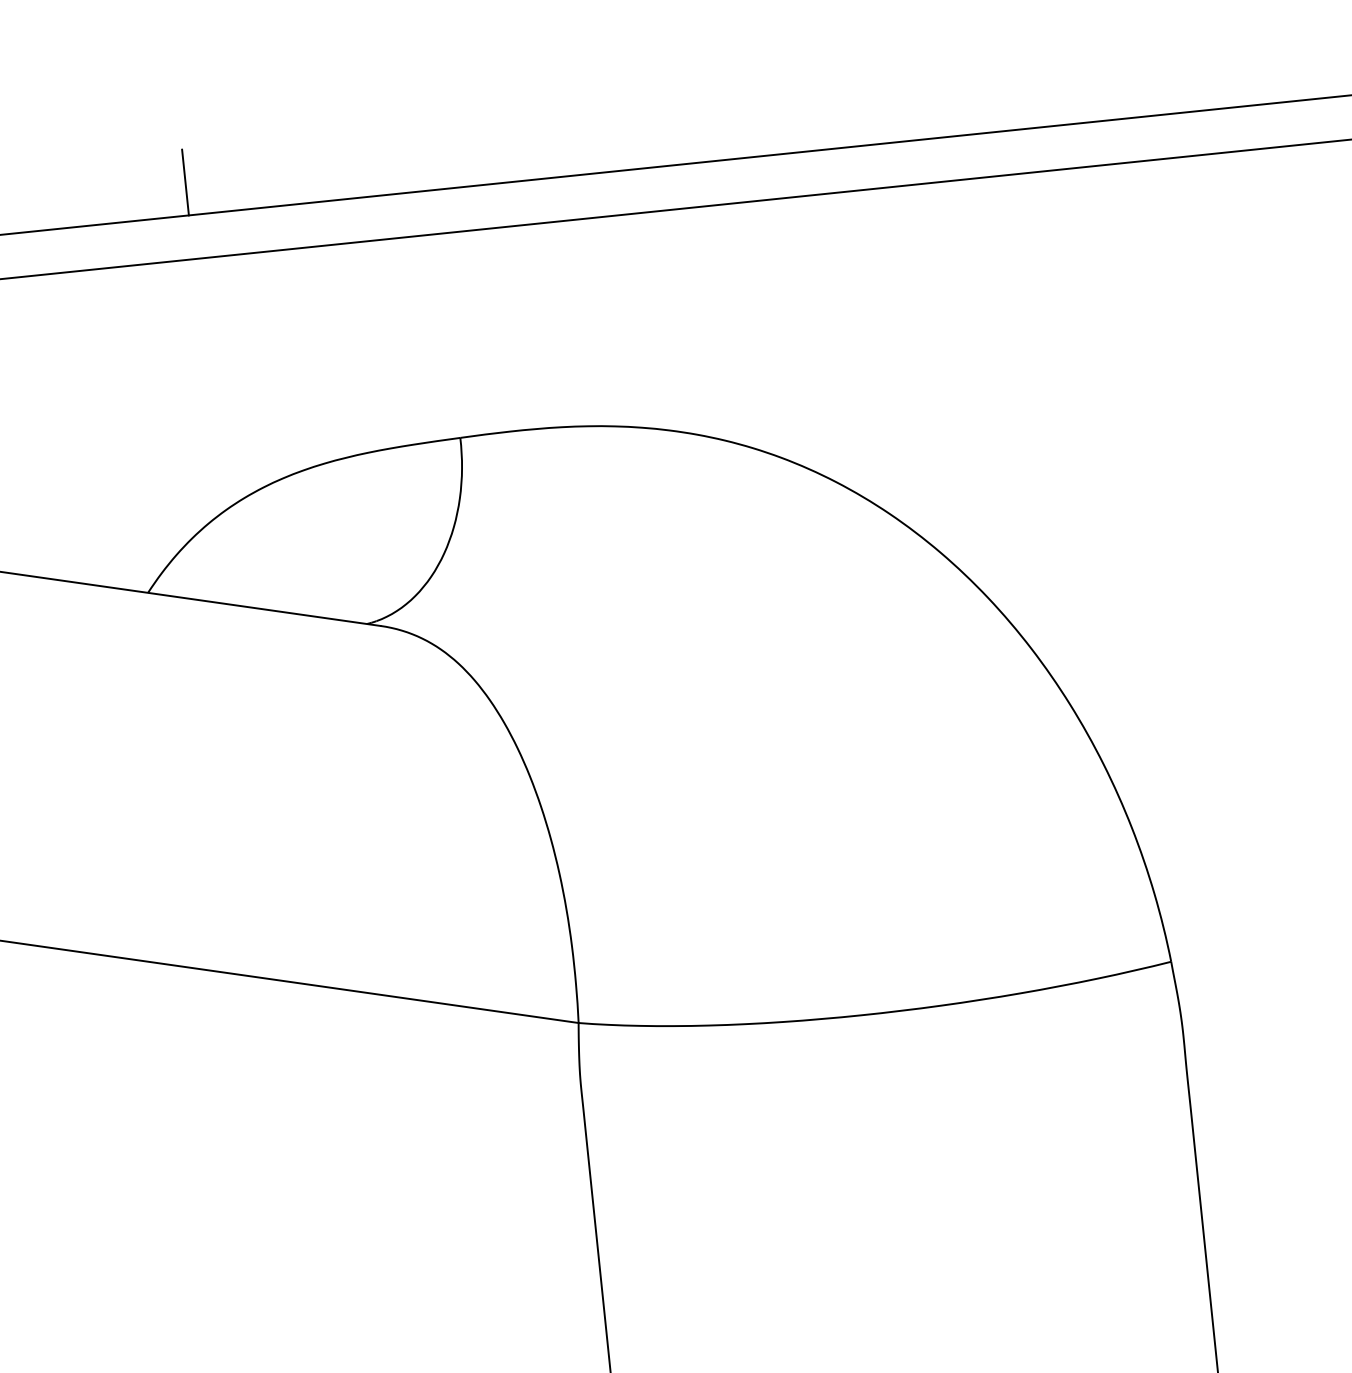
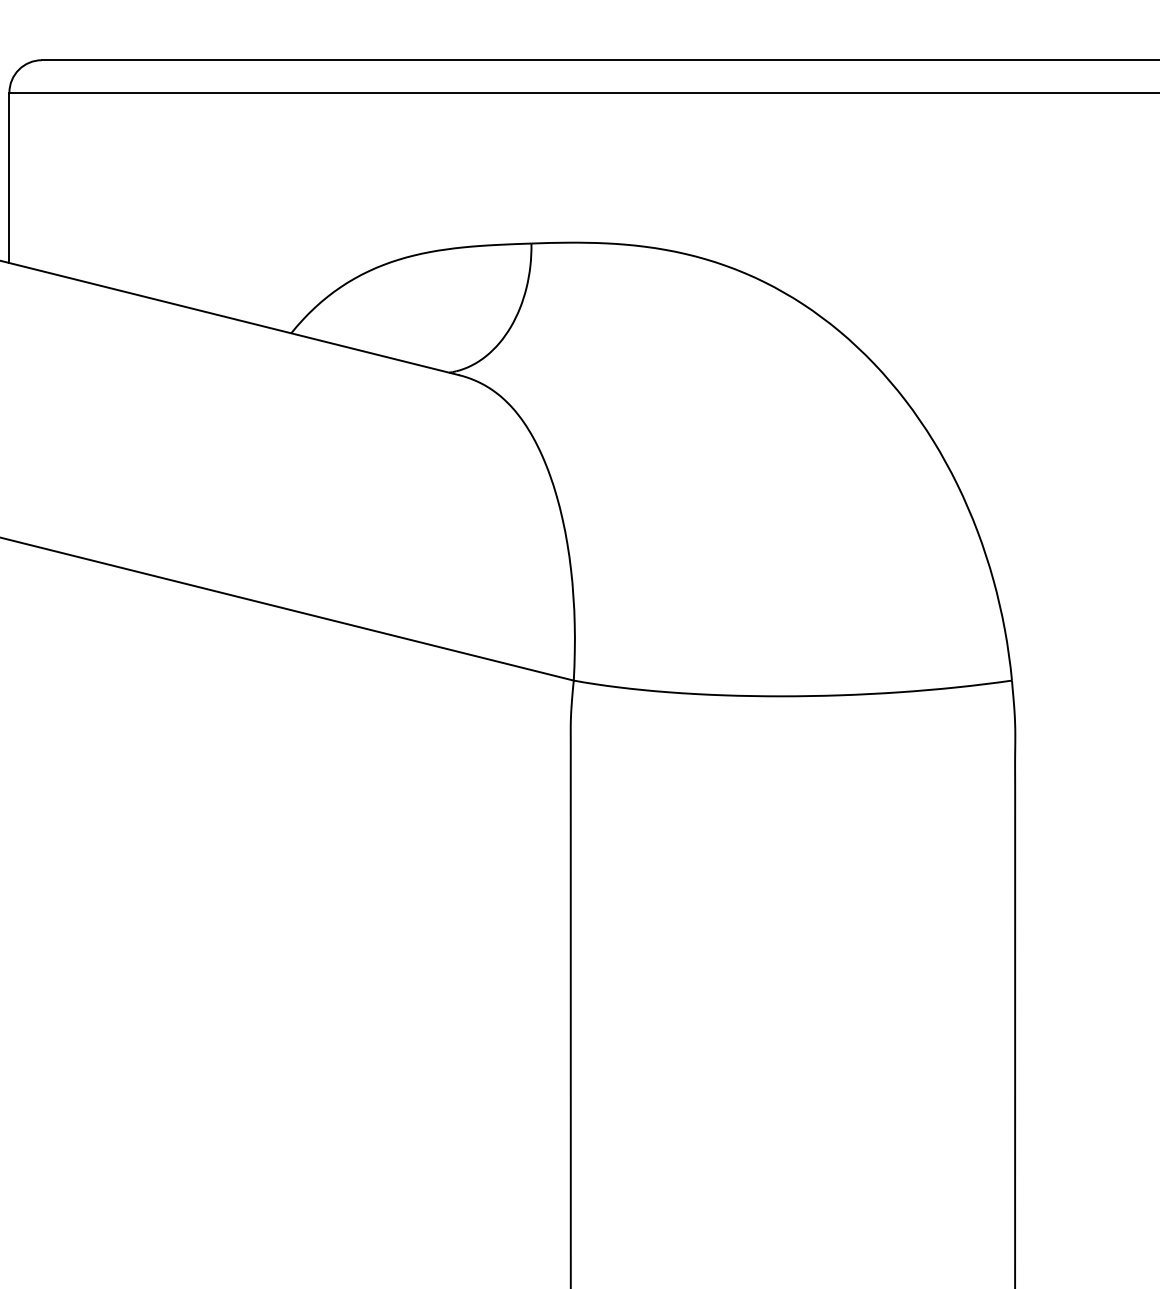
line: (185, 181) -> (349, 35), removed

